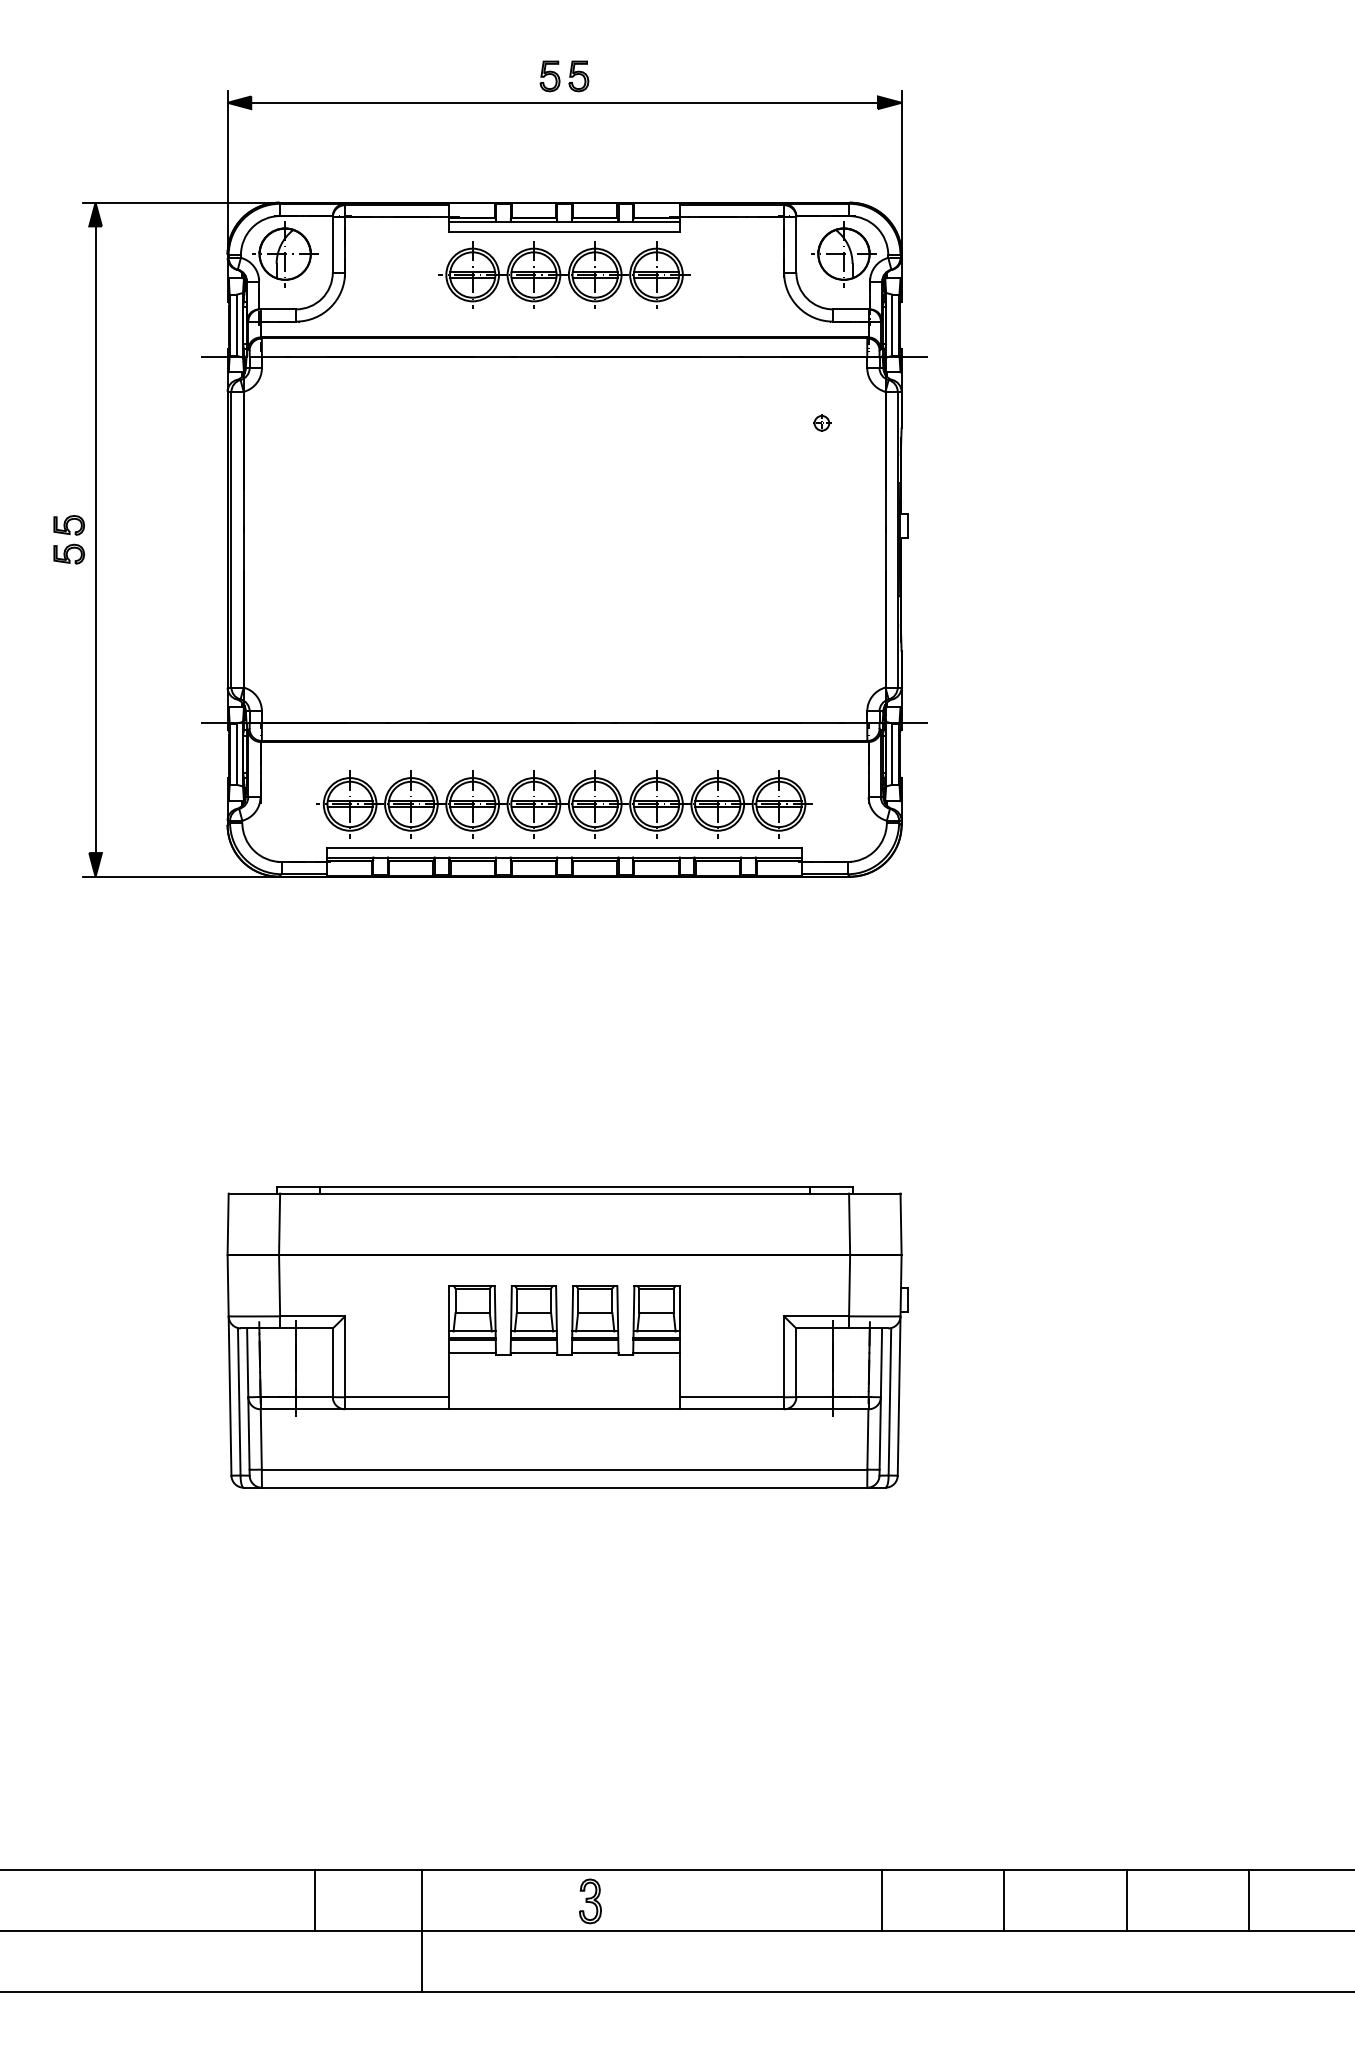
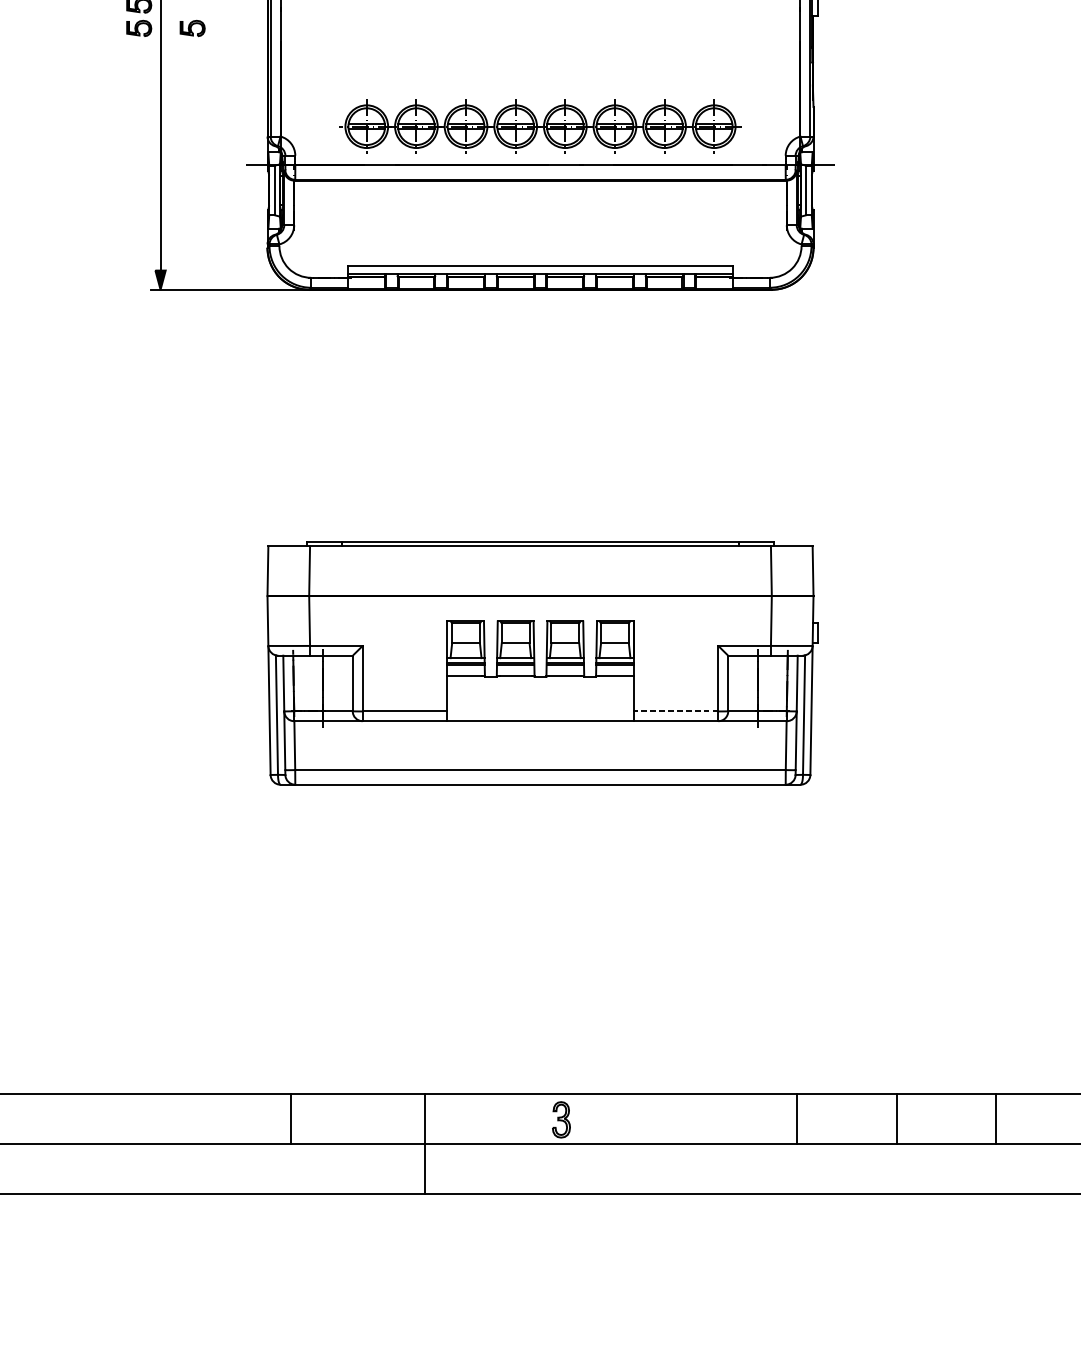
part: (135, 553) -> (192, 27), added
part: (564, 804) -> (540, 126), moved
line: (731, 1397) -> (675, 711), solid -> dashed
line: (314, 1900) -> (290, 1119), moved

